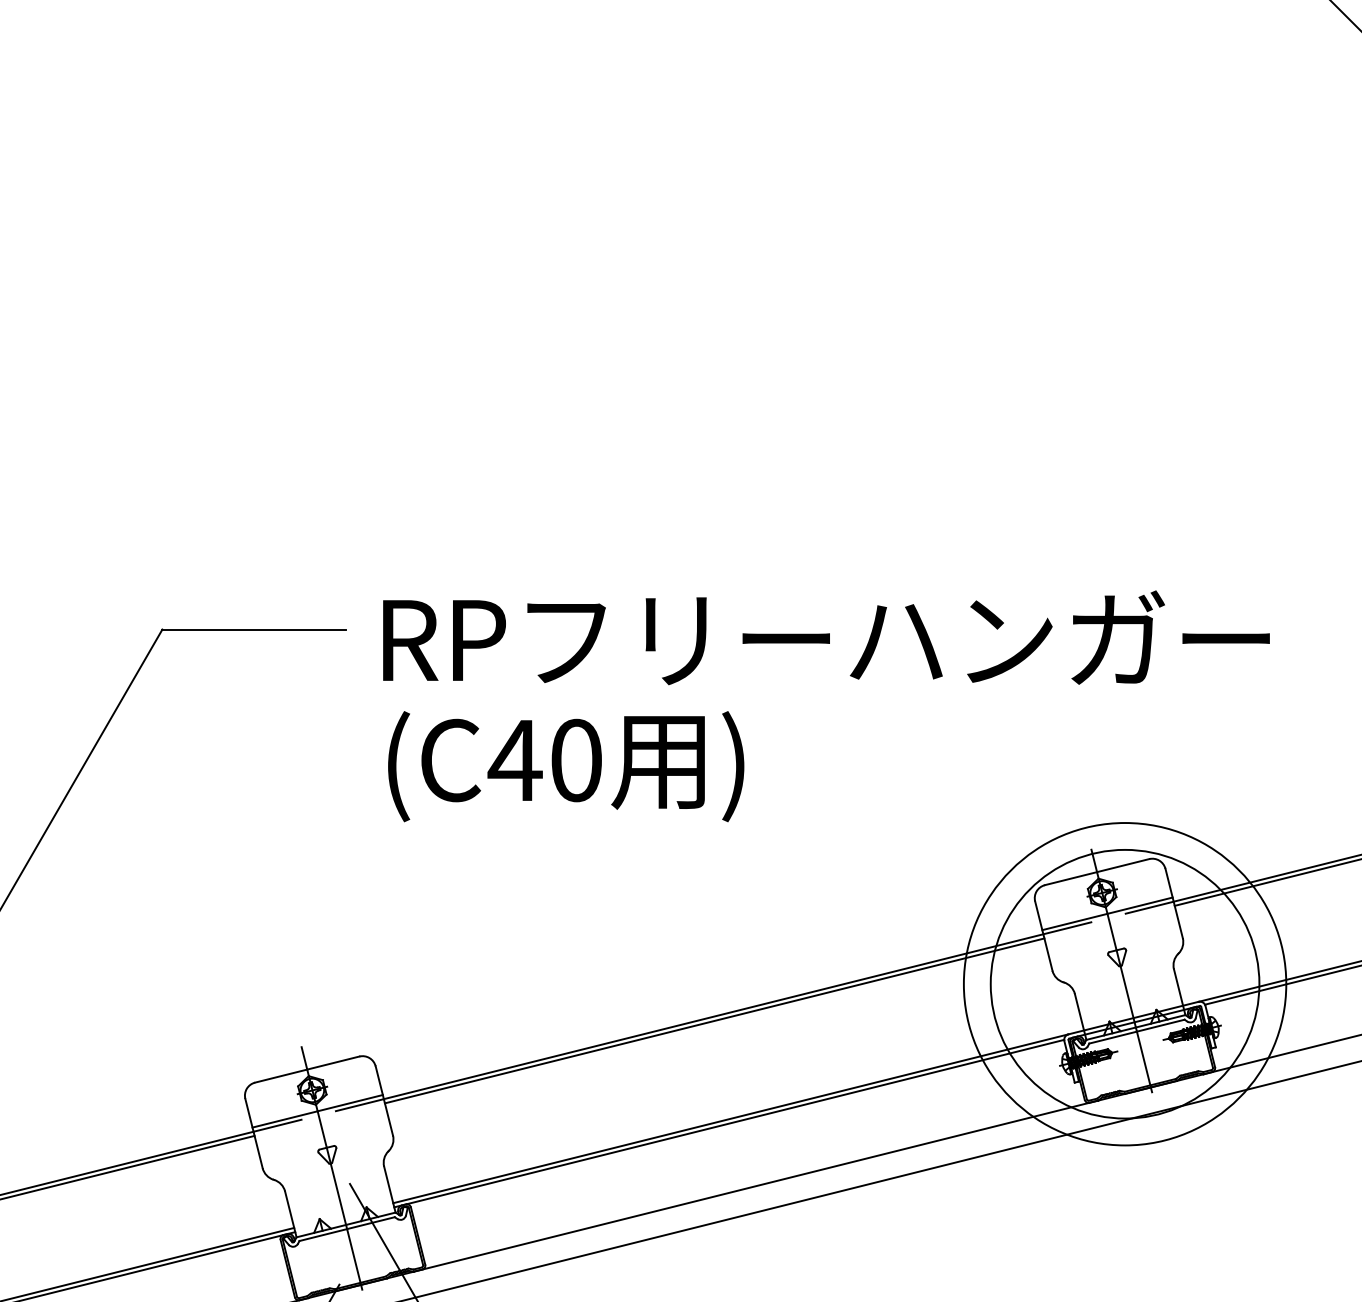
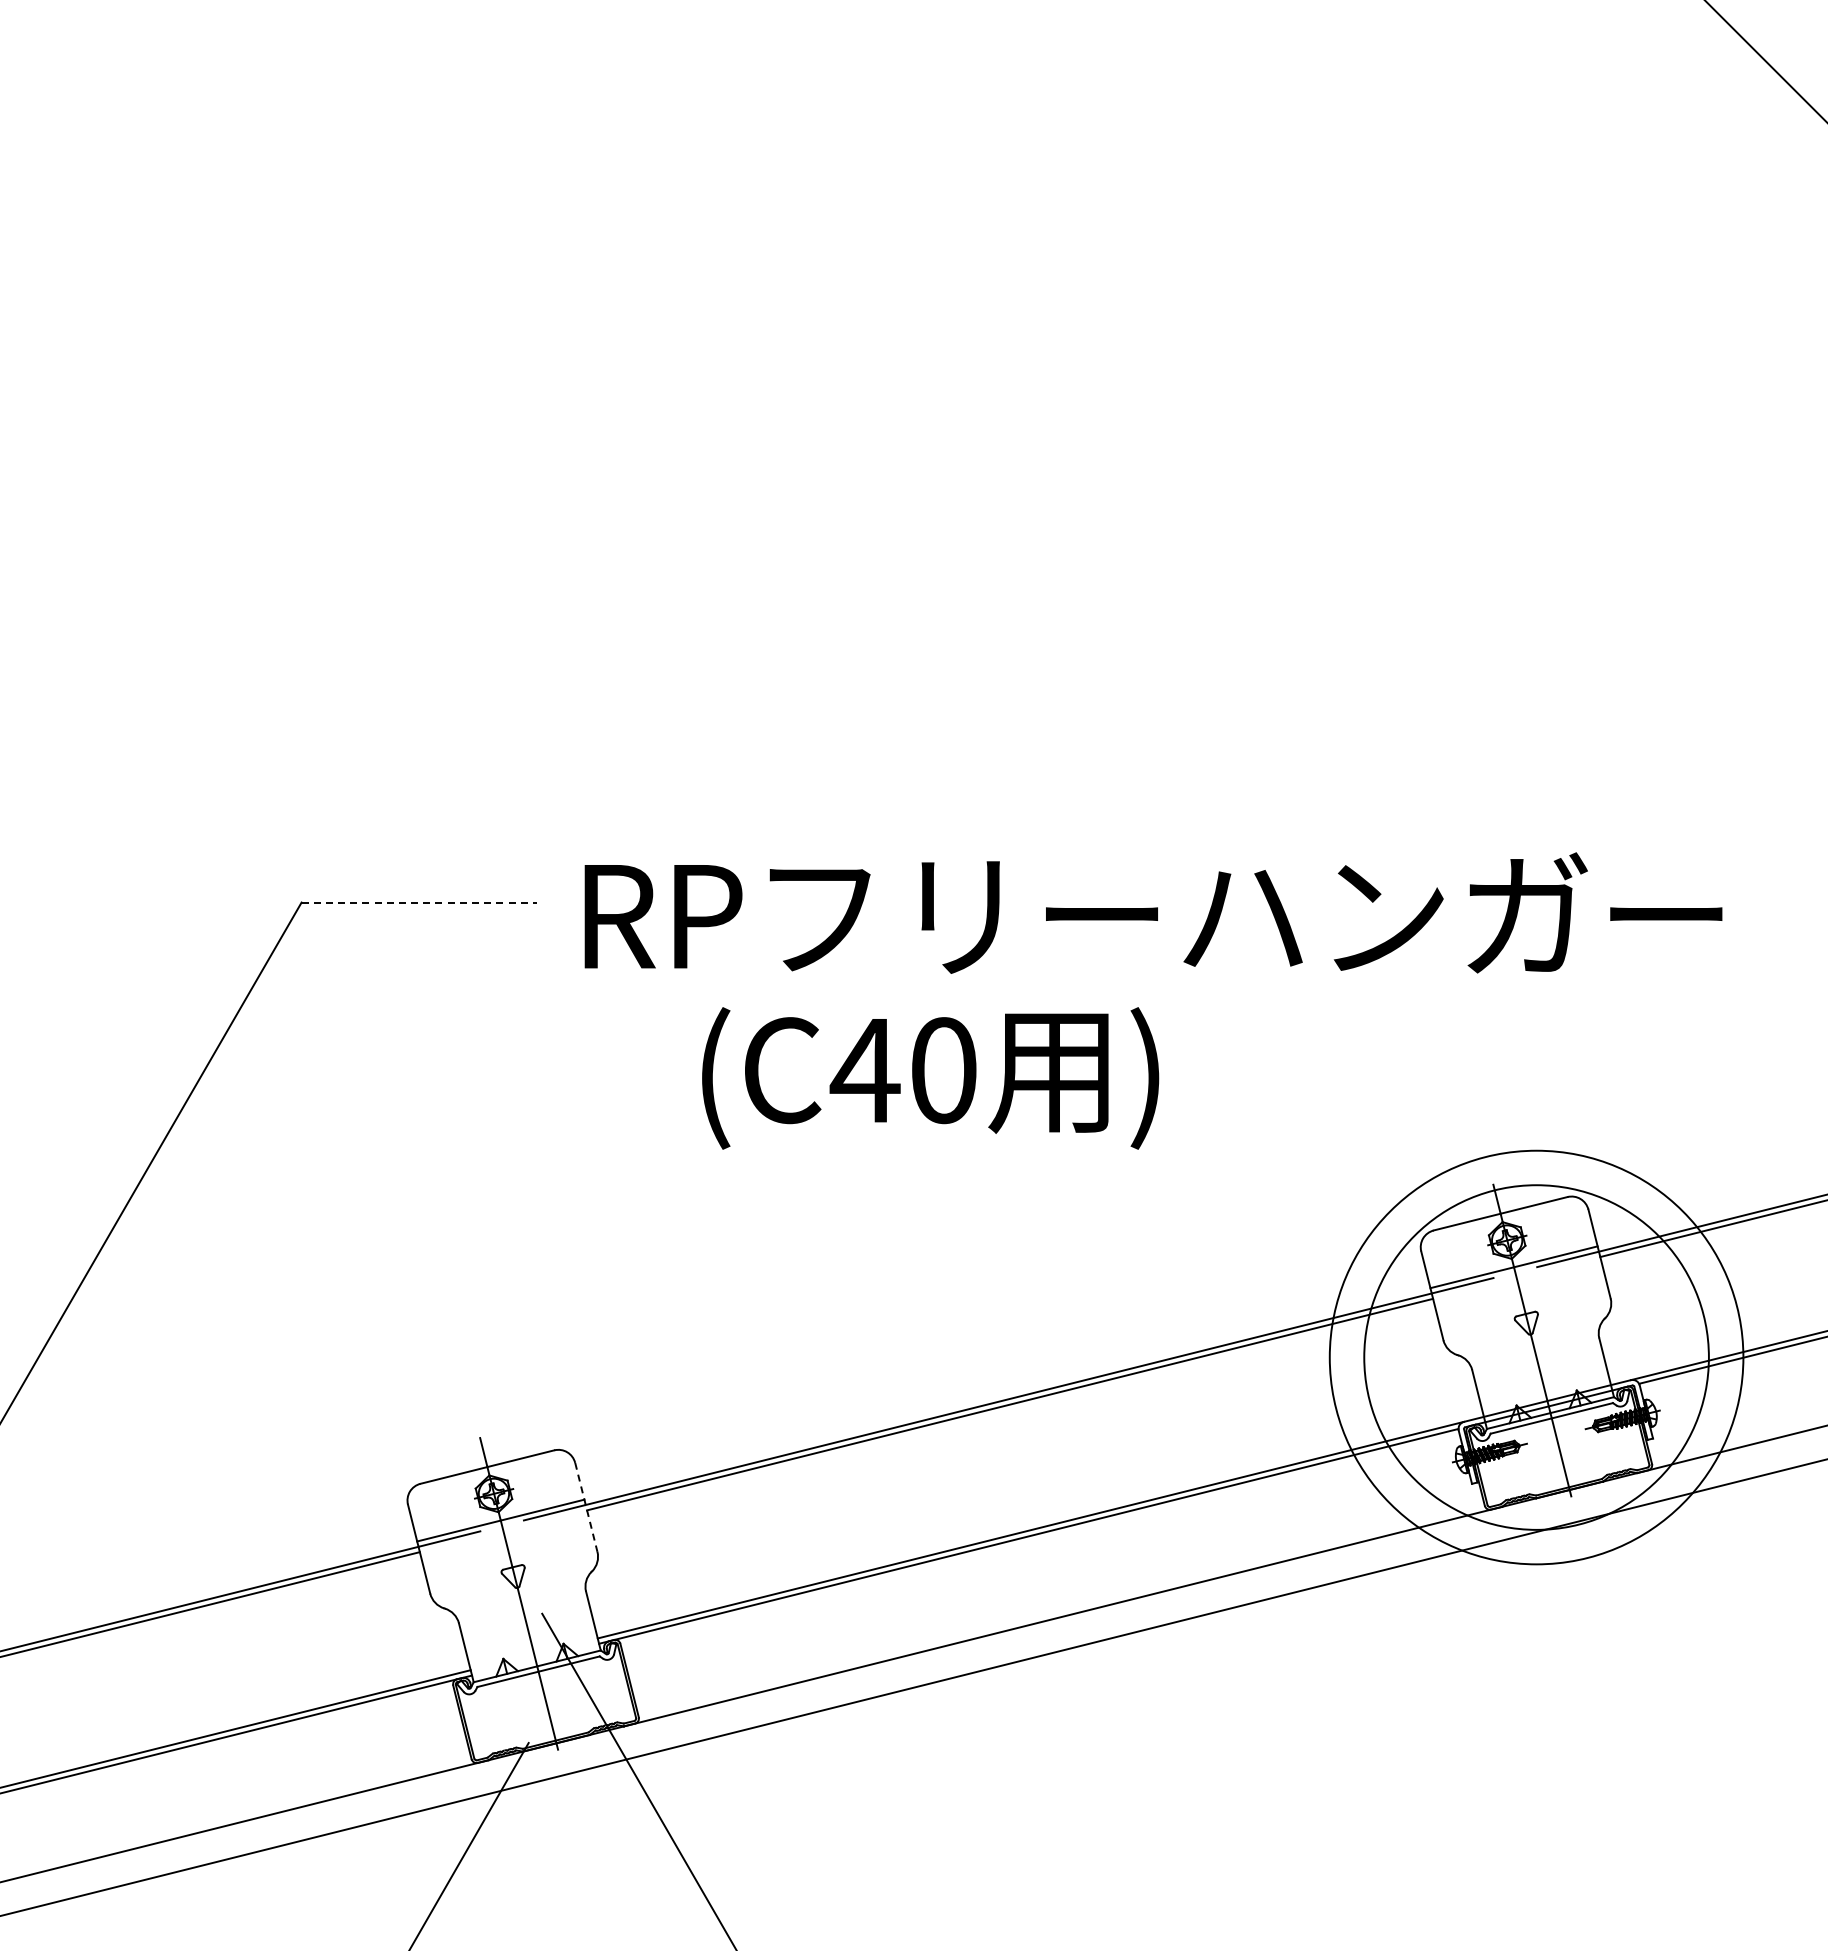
line: (254, 629) -> (419, 902), solid -> dashed
text: (566, 766) -> (930, 1078), moved
line: (384, 1101) -> (586, 1507), solid -> dashed

